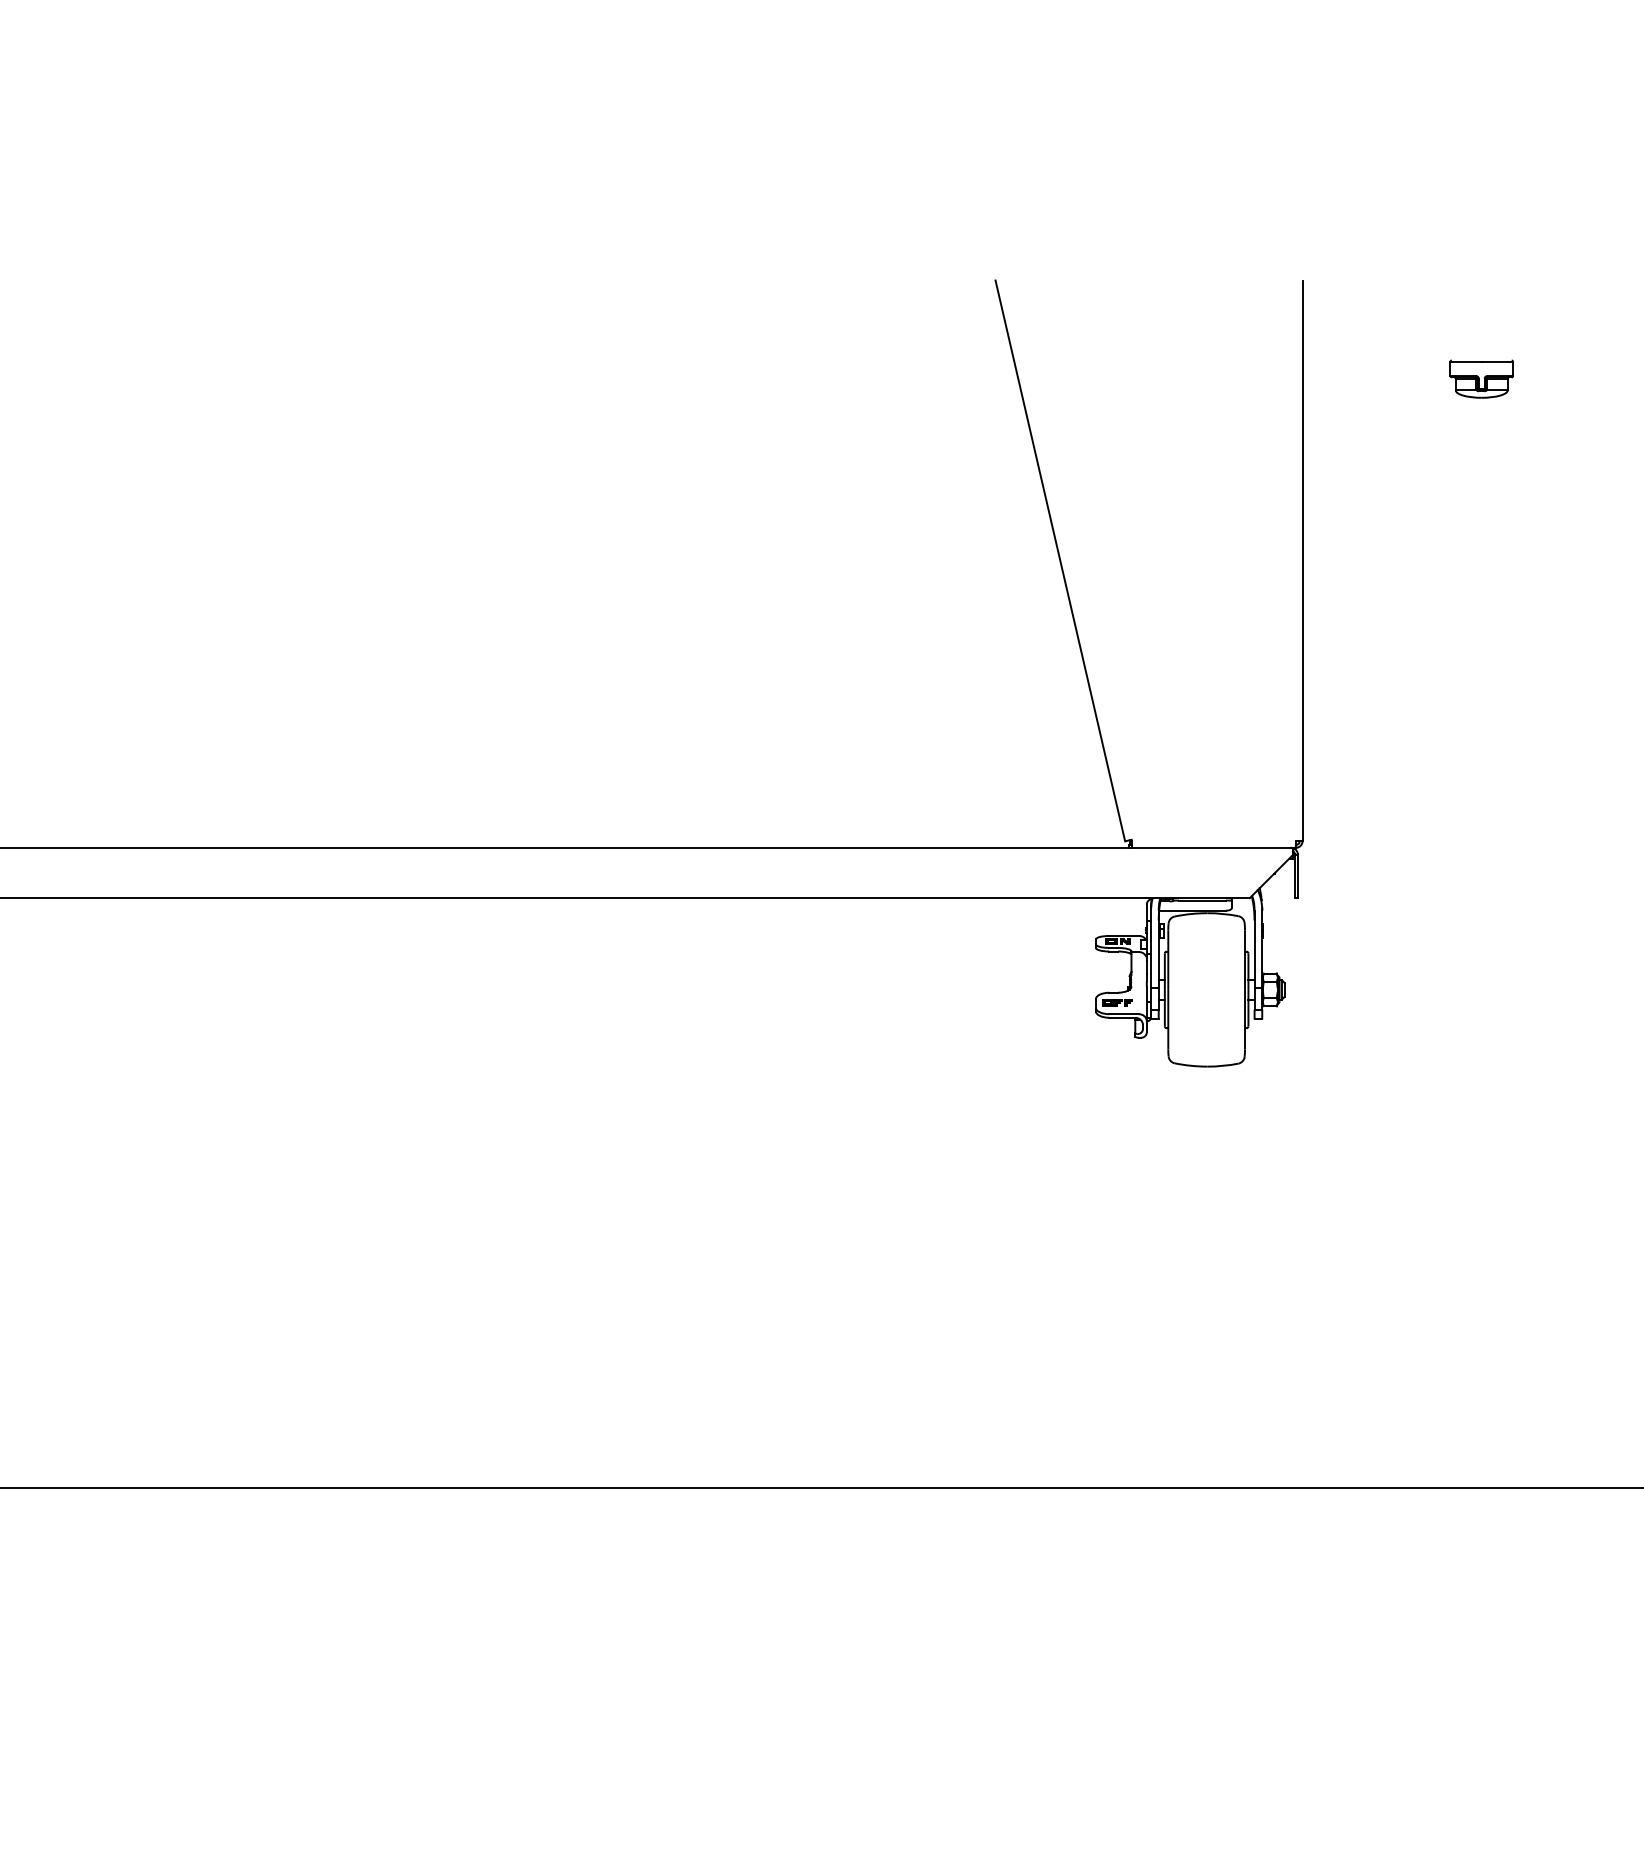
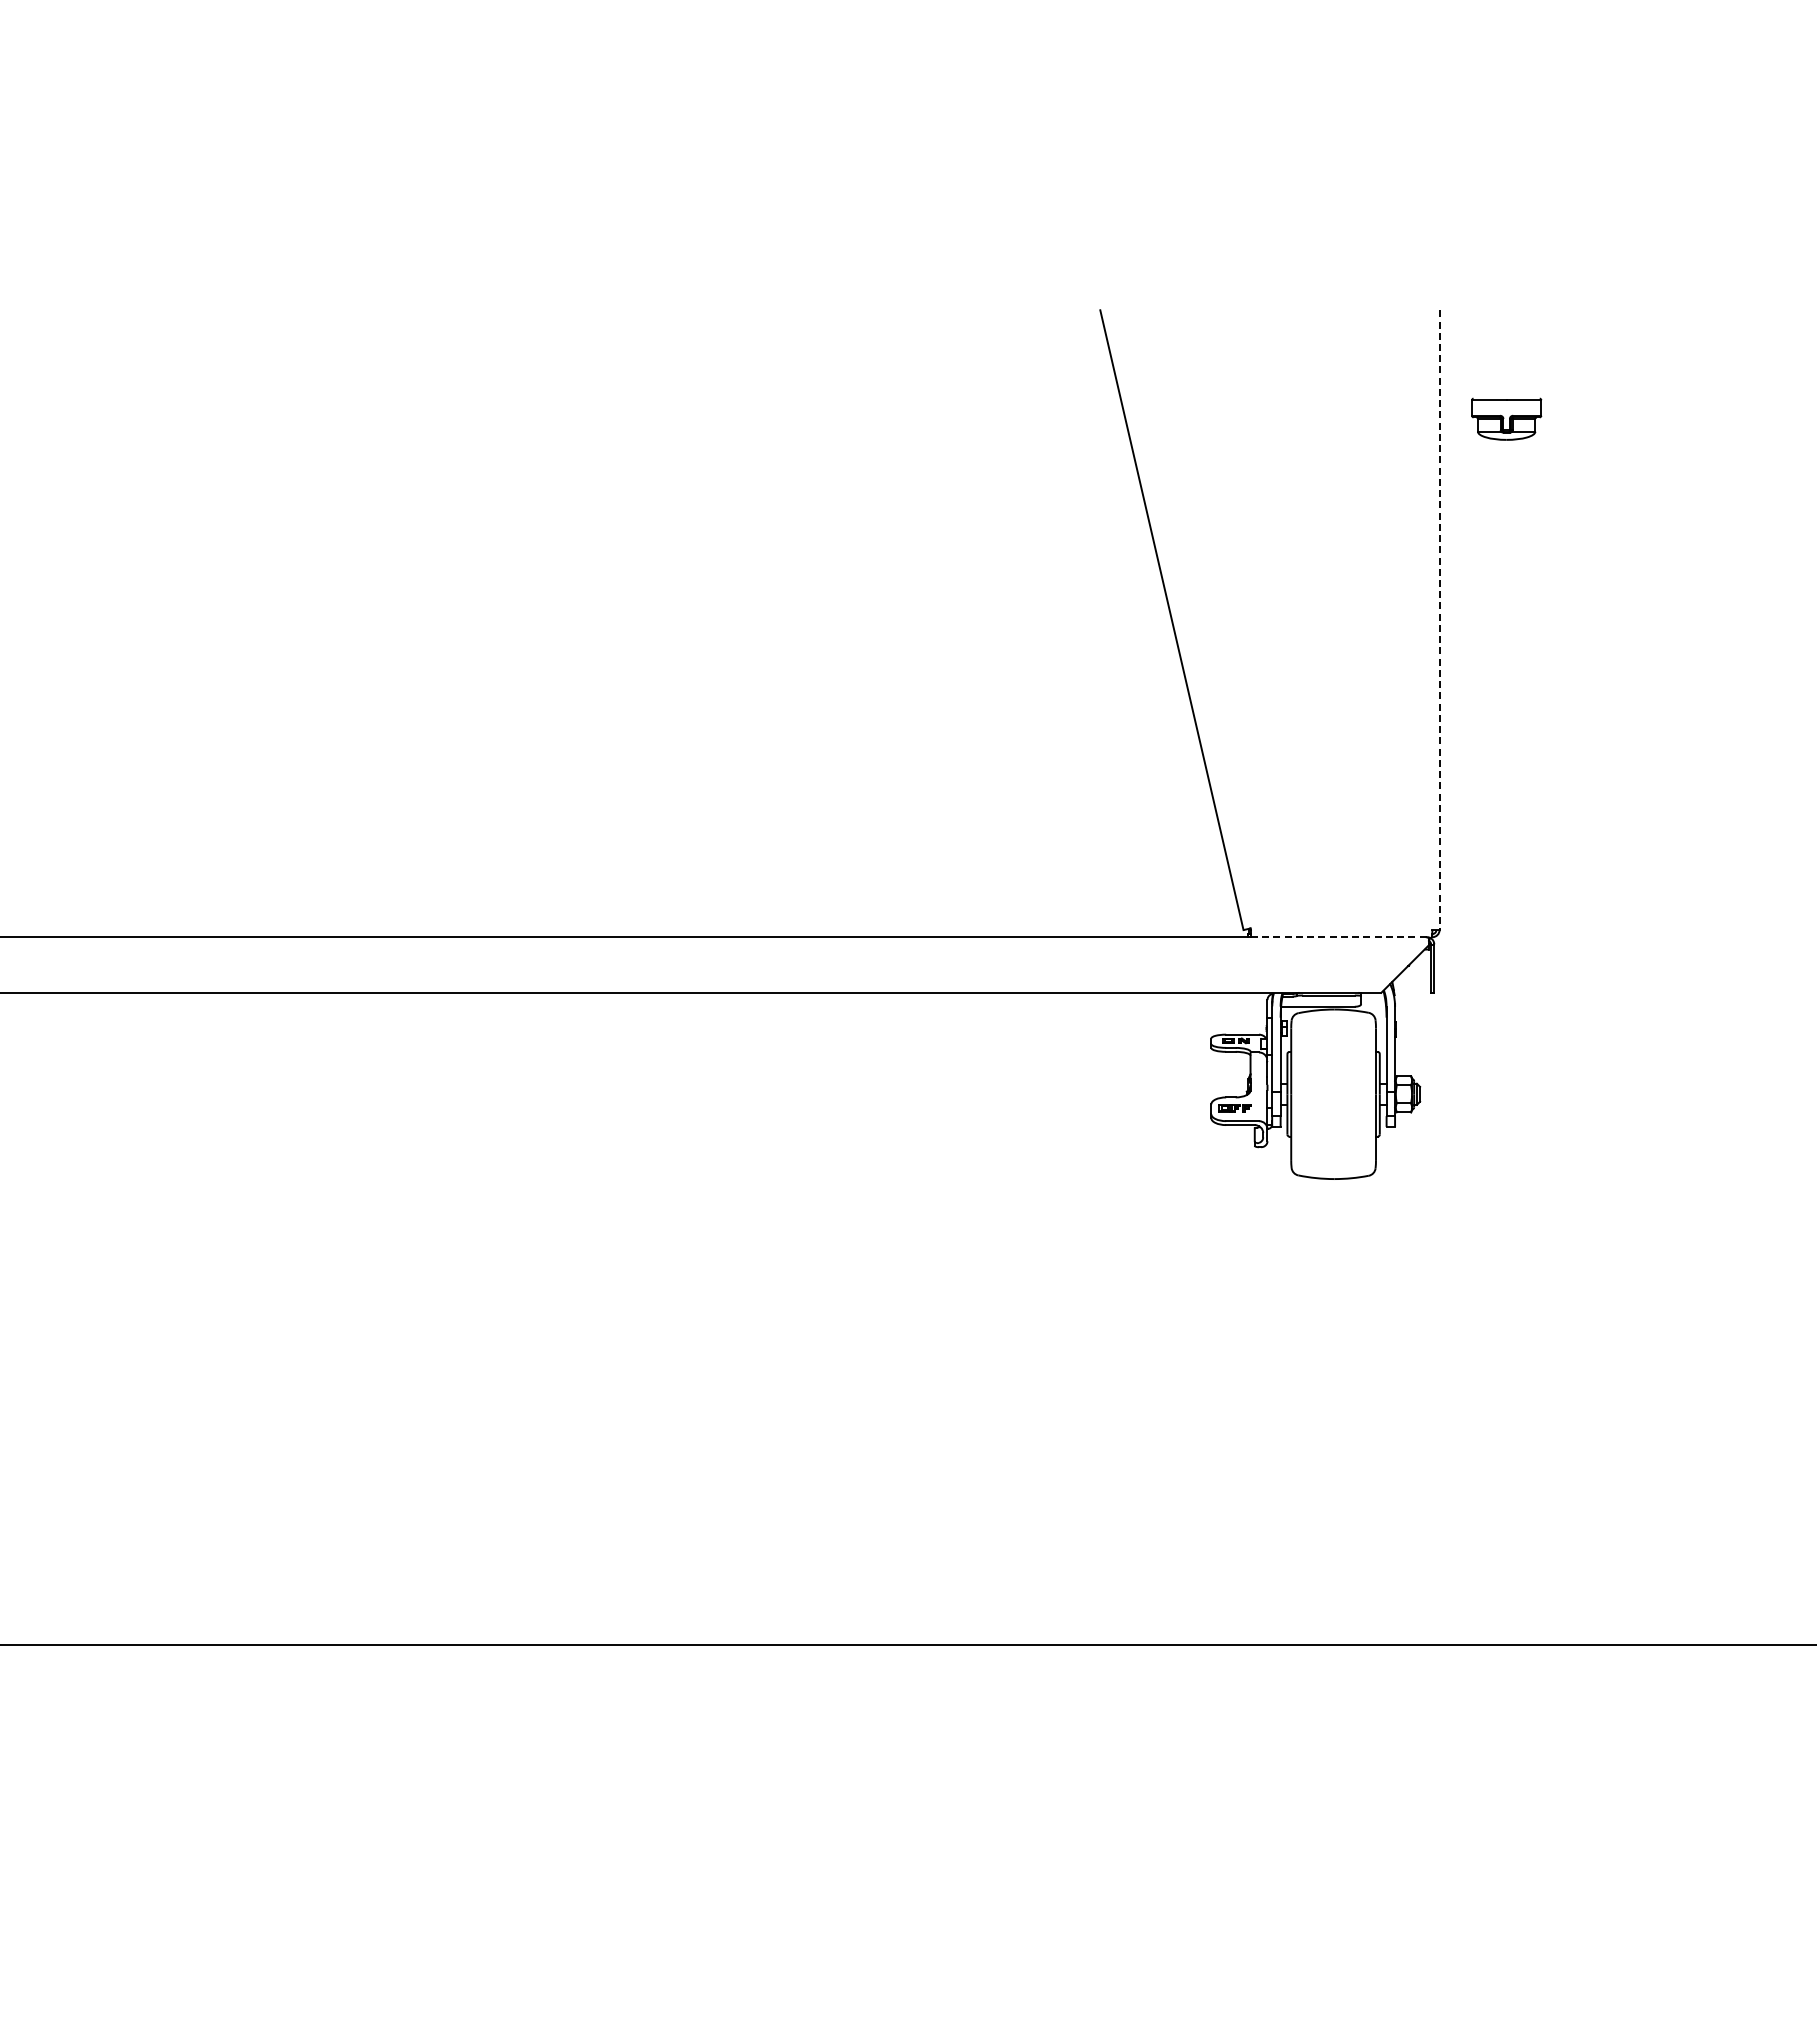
part: (1481, 378) -> (1506, 418), moved
line: (1302, 561) -> (1439, 620), solid -> dashed
line: (1213, 848) -> (1341, 937), solid -> dashed

